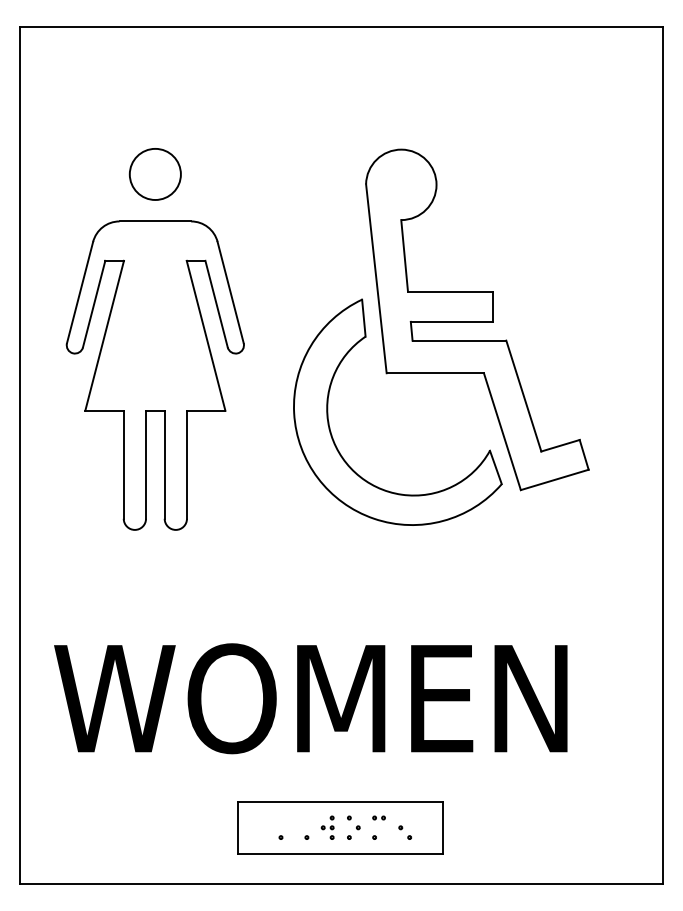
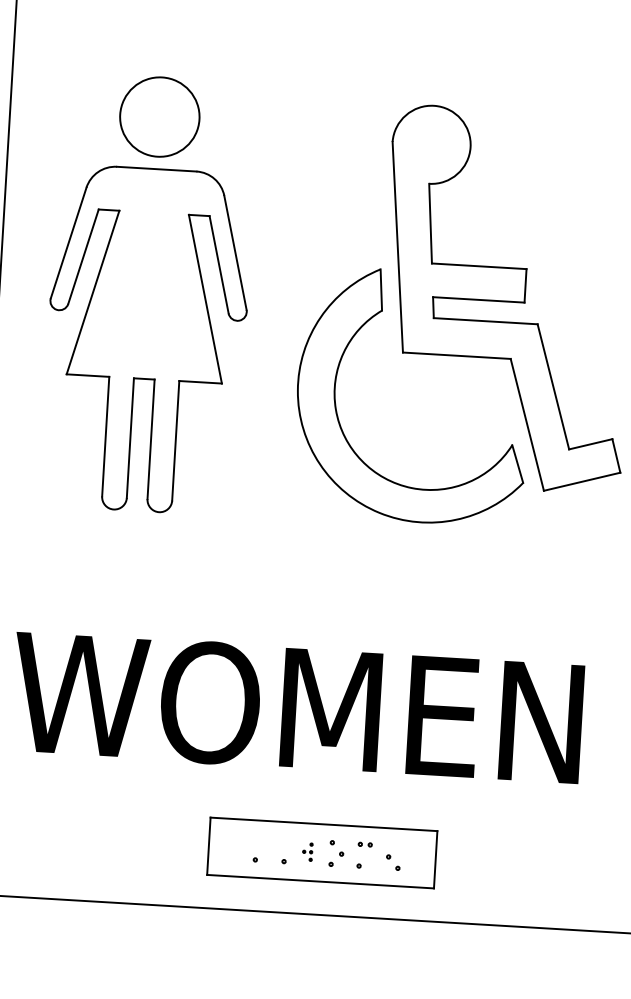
circle: (154, 174) -> (158, 117), size x1.4
part: (327, 827) -> (307, 851), size x0.7

